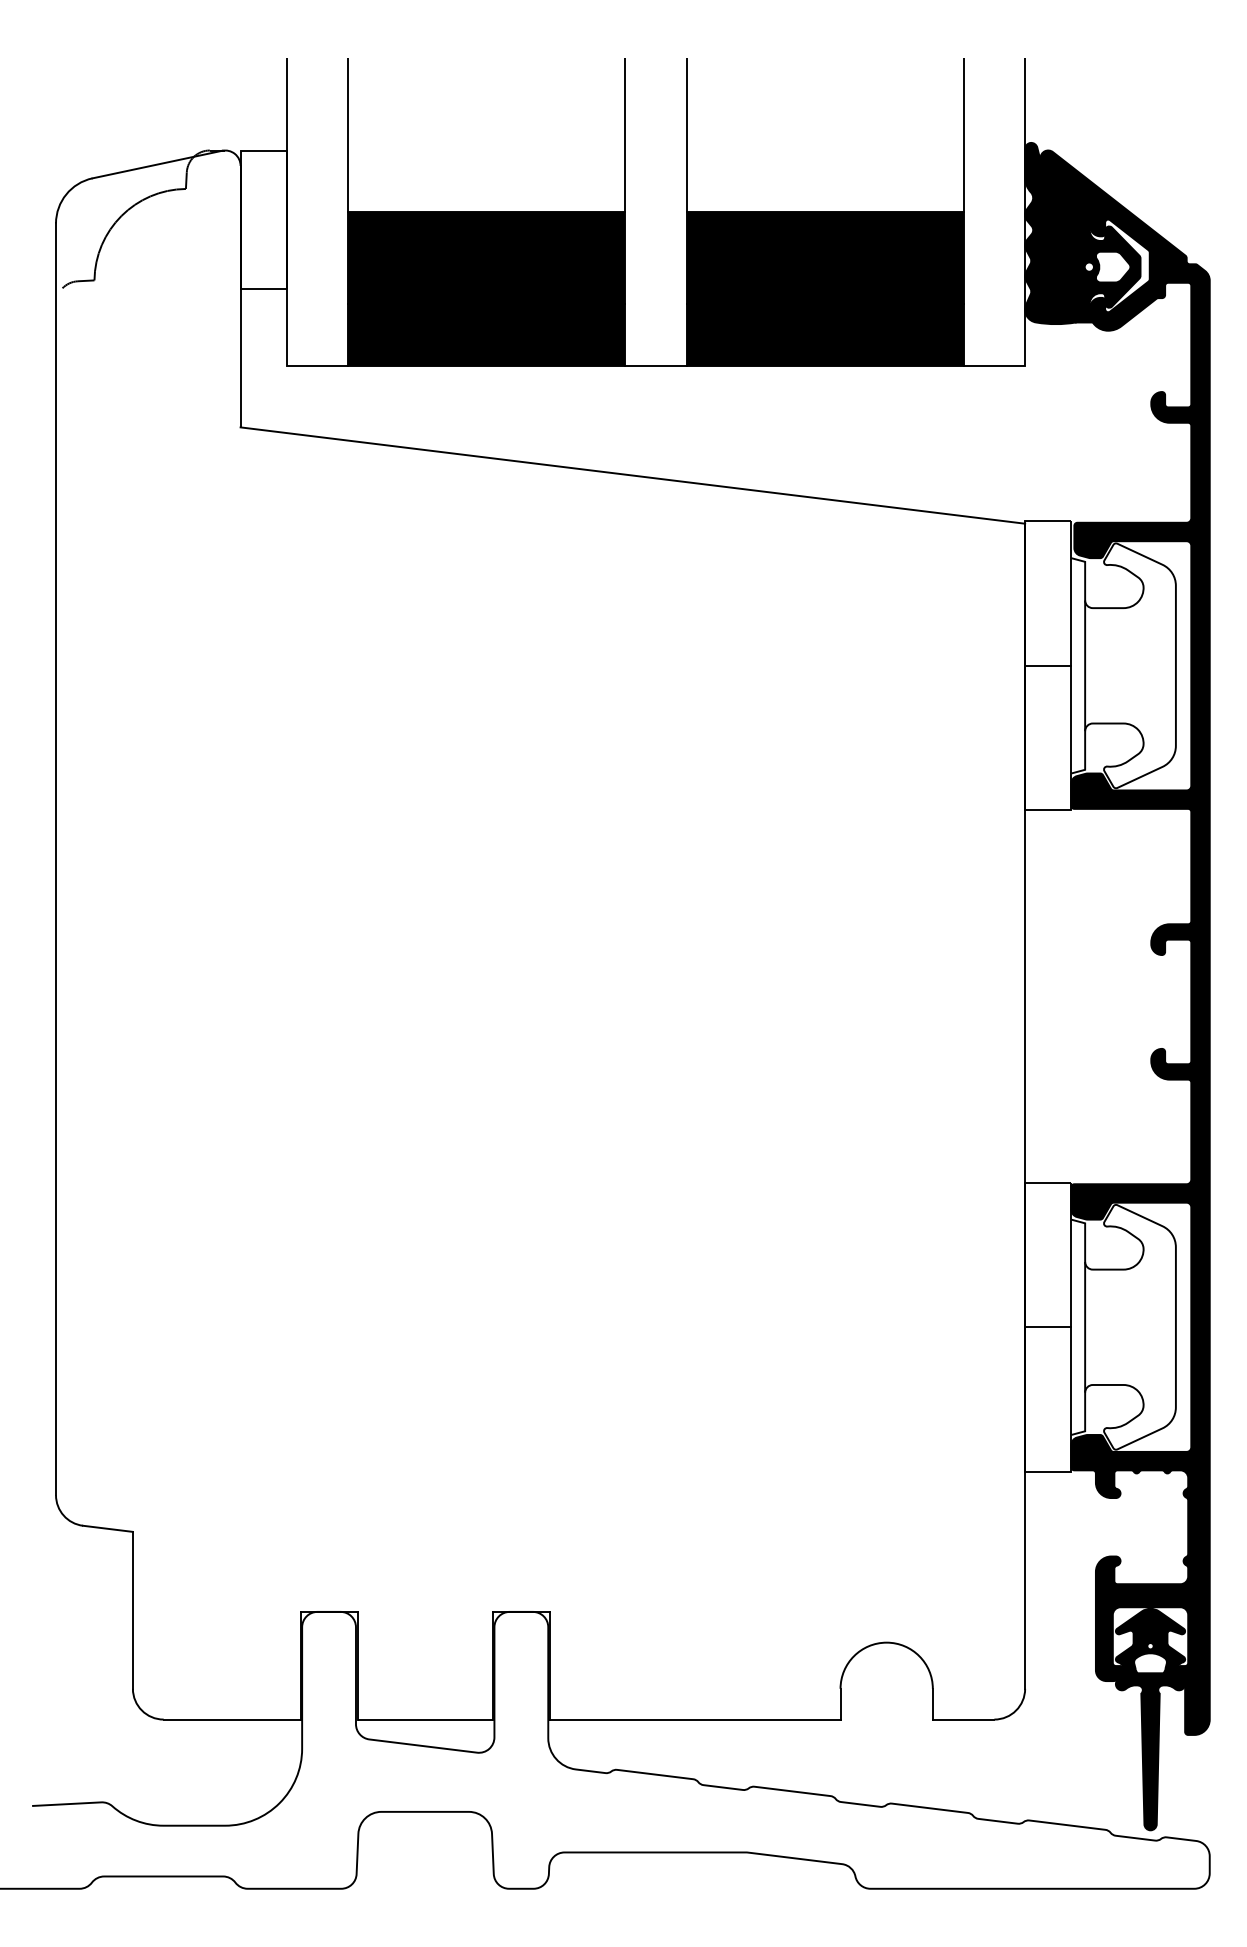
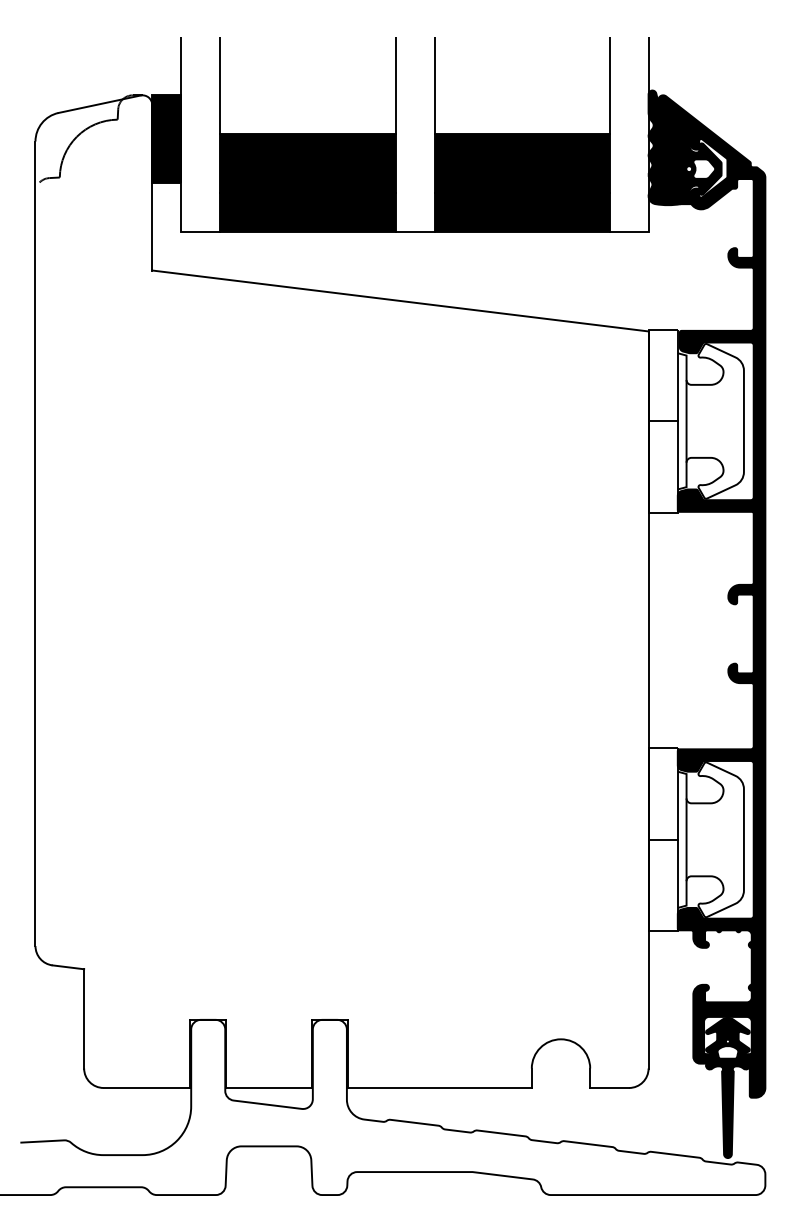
fill: (263, 218) -> (166, 138), added

